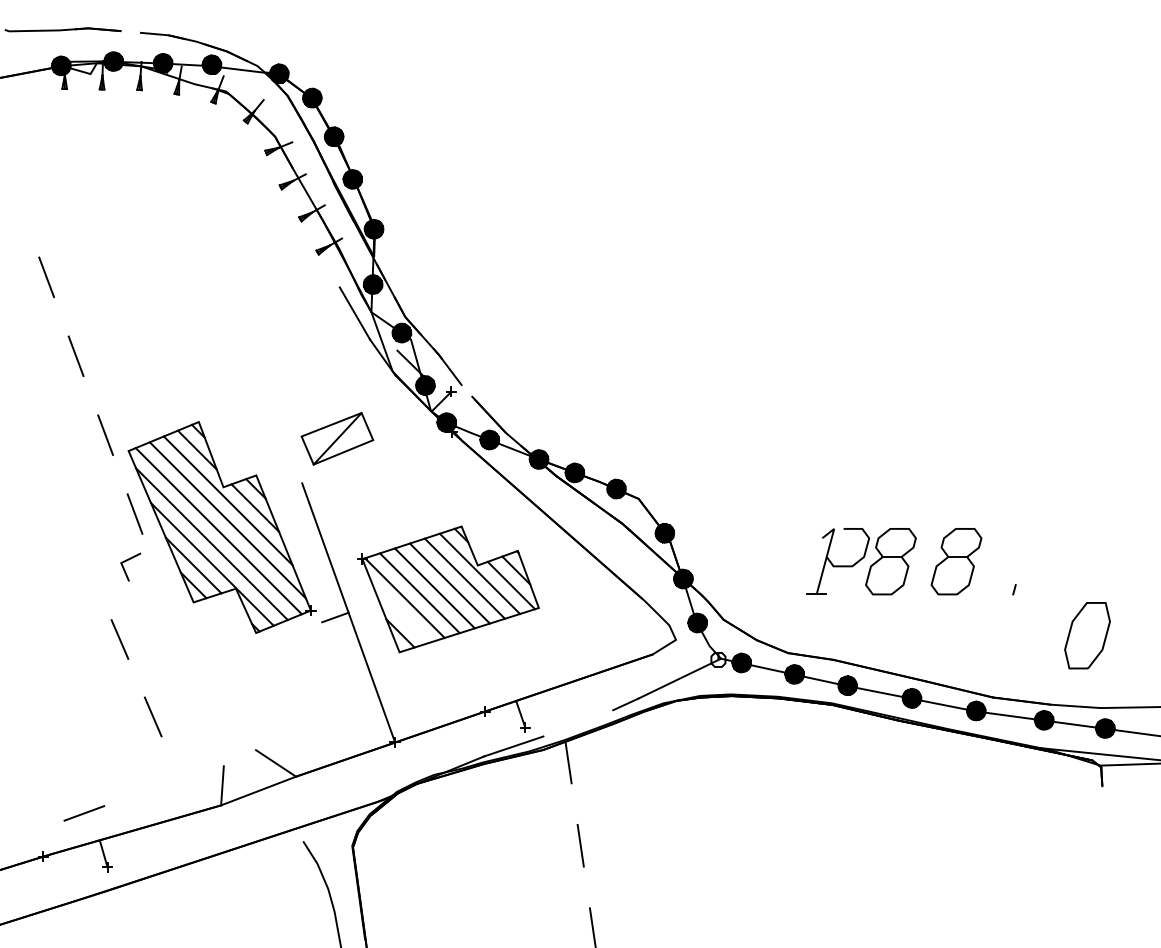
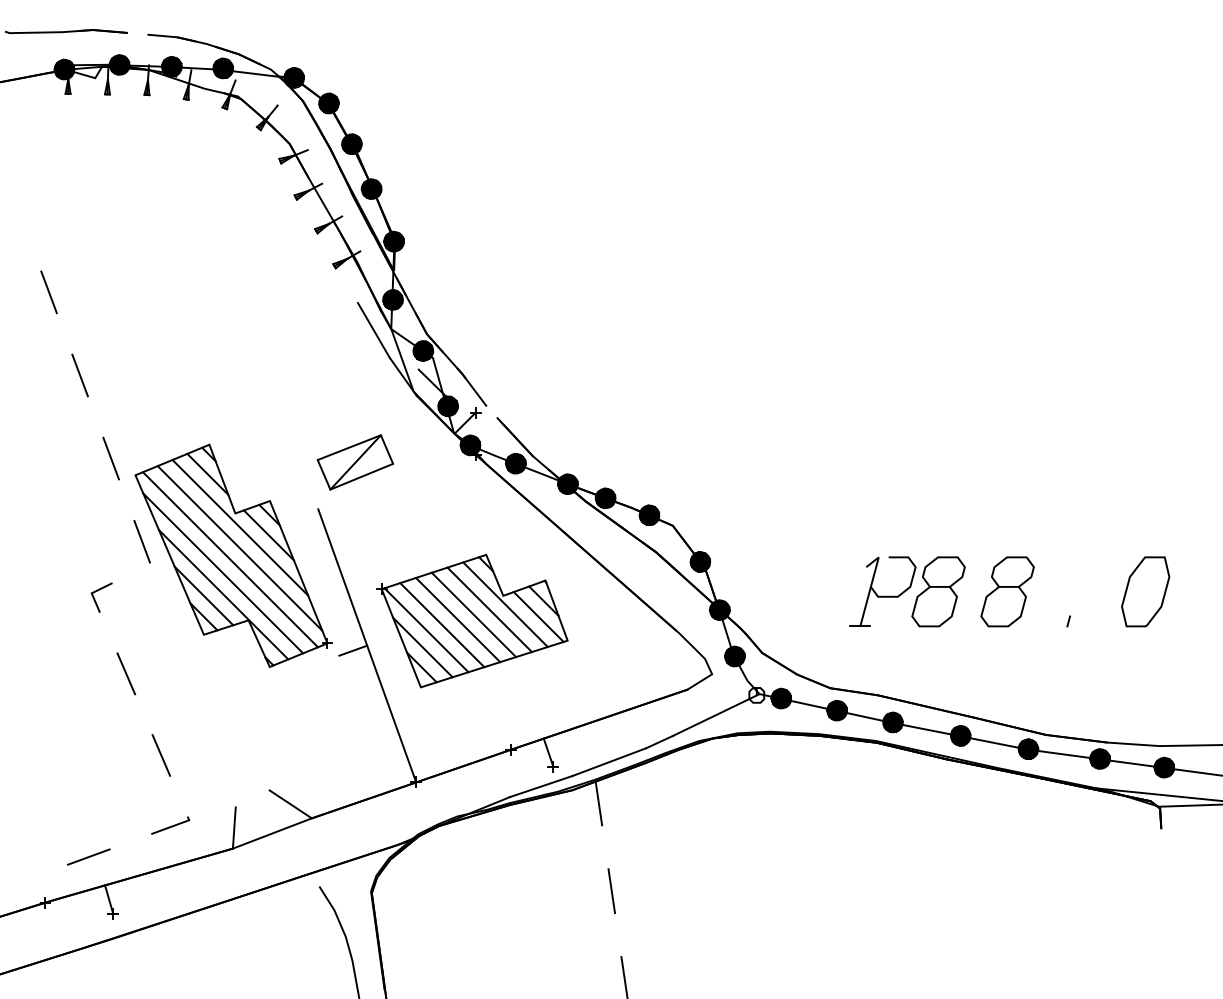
line: (124, 568) -> (95, 599), moved
line: (401, 614) -> (422, 647), added
part: (1087, 635) -> (1145, 591), moved
line: (577, 723) -> (608, 762), added
line: (162, 783) -> (171, 825), added

